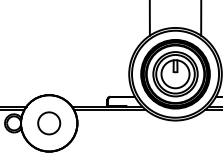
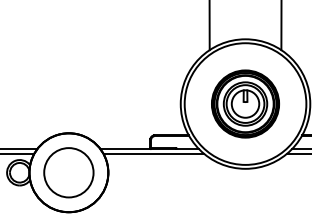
part: (175, 73) -> (245, 103), size x0.7
circle: (48, 123) -> (68, 172), size x1.6

